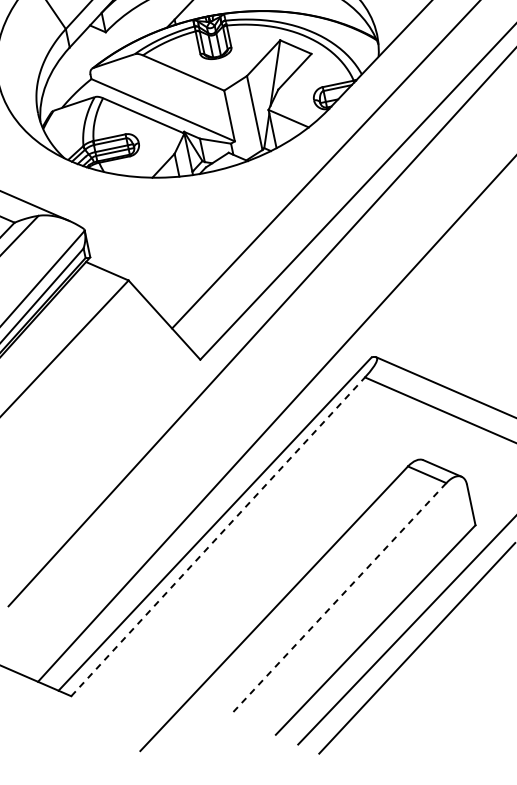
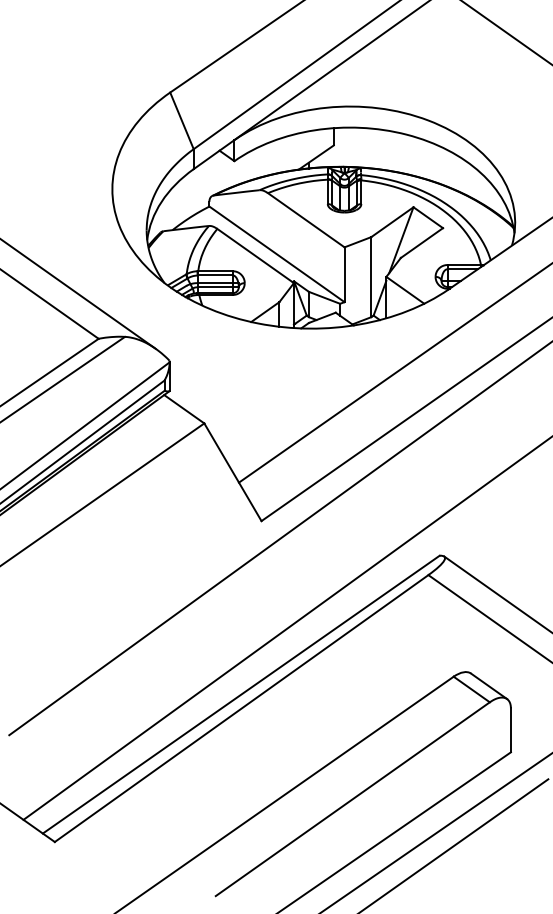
line: (218, 536) -> (241, 708), dashed -> solid
line: (338, 599) -> (352, 799), dashed -> solid

